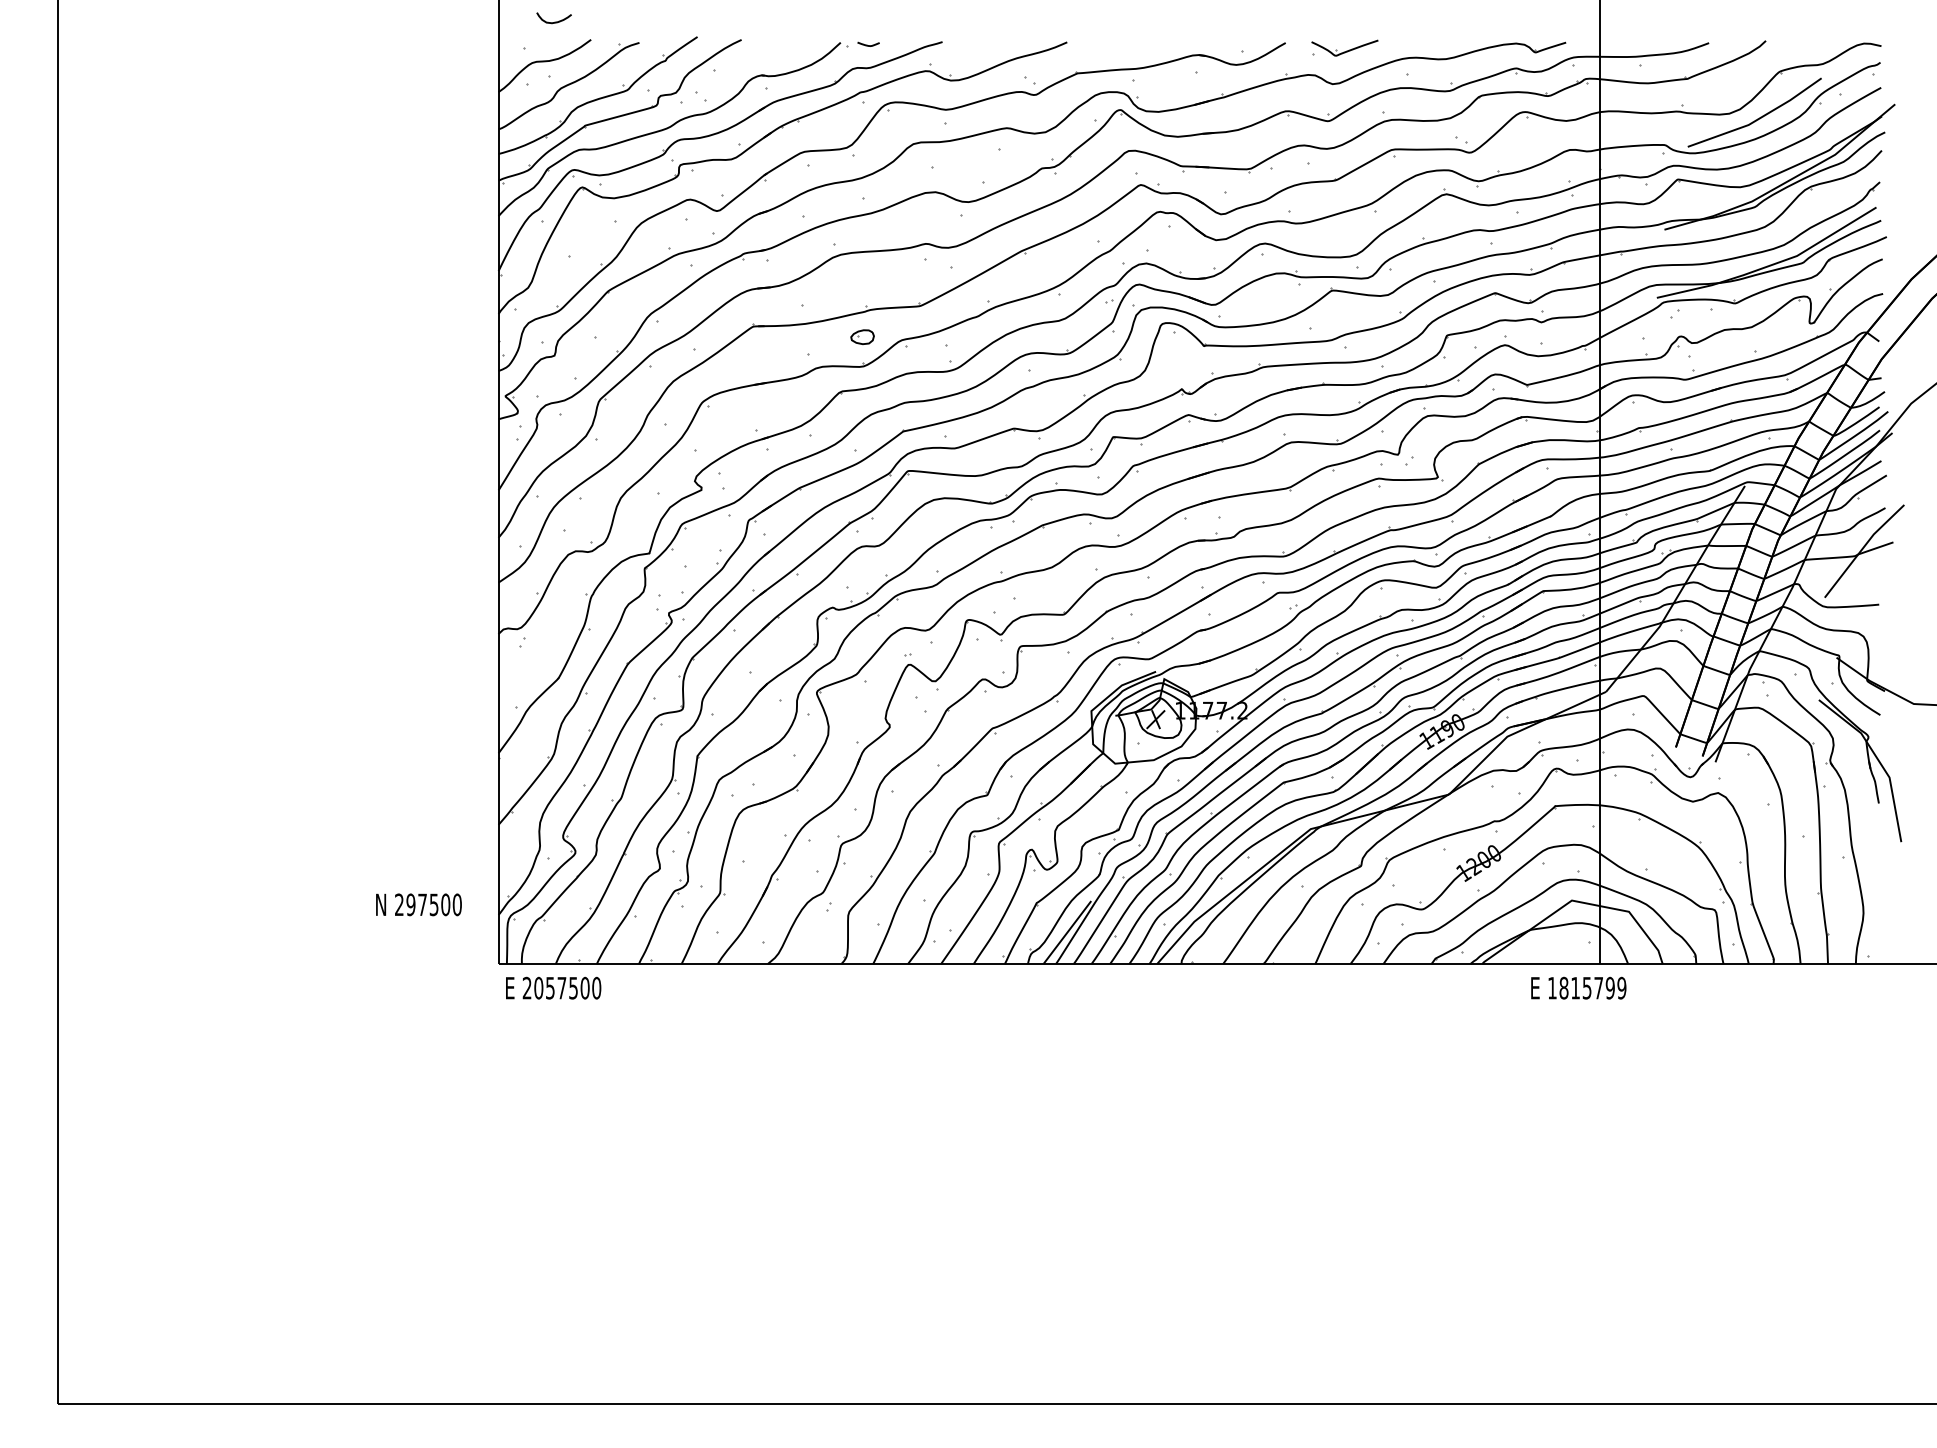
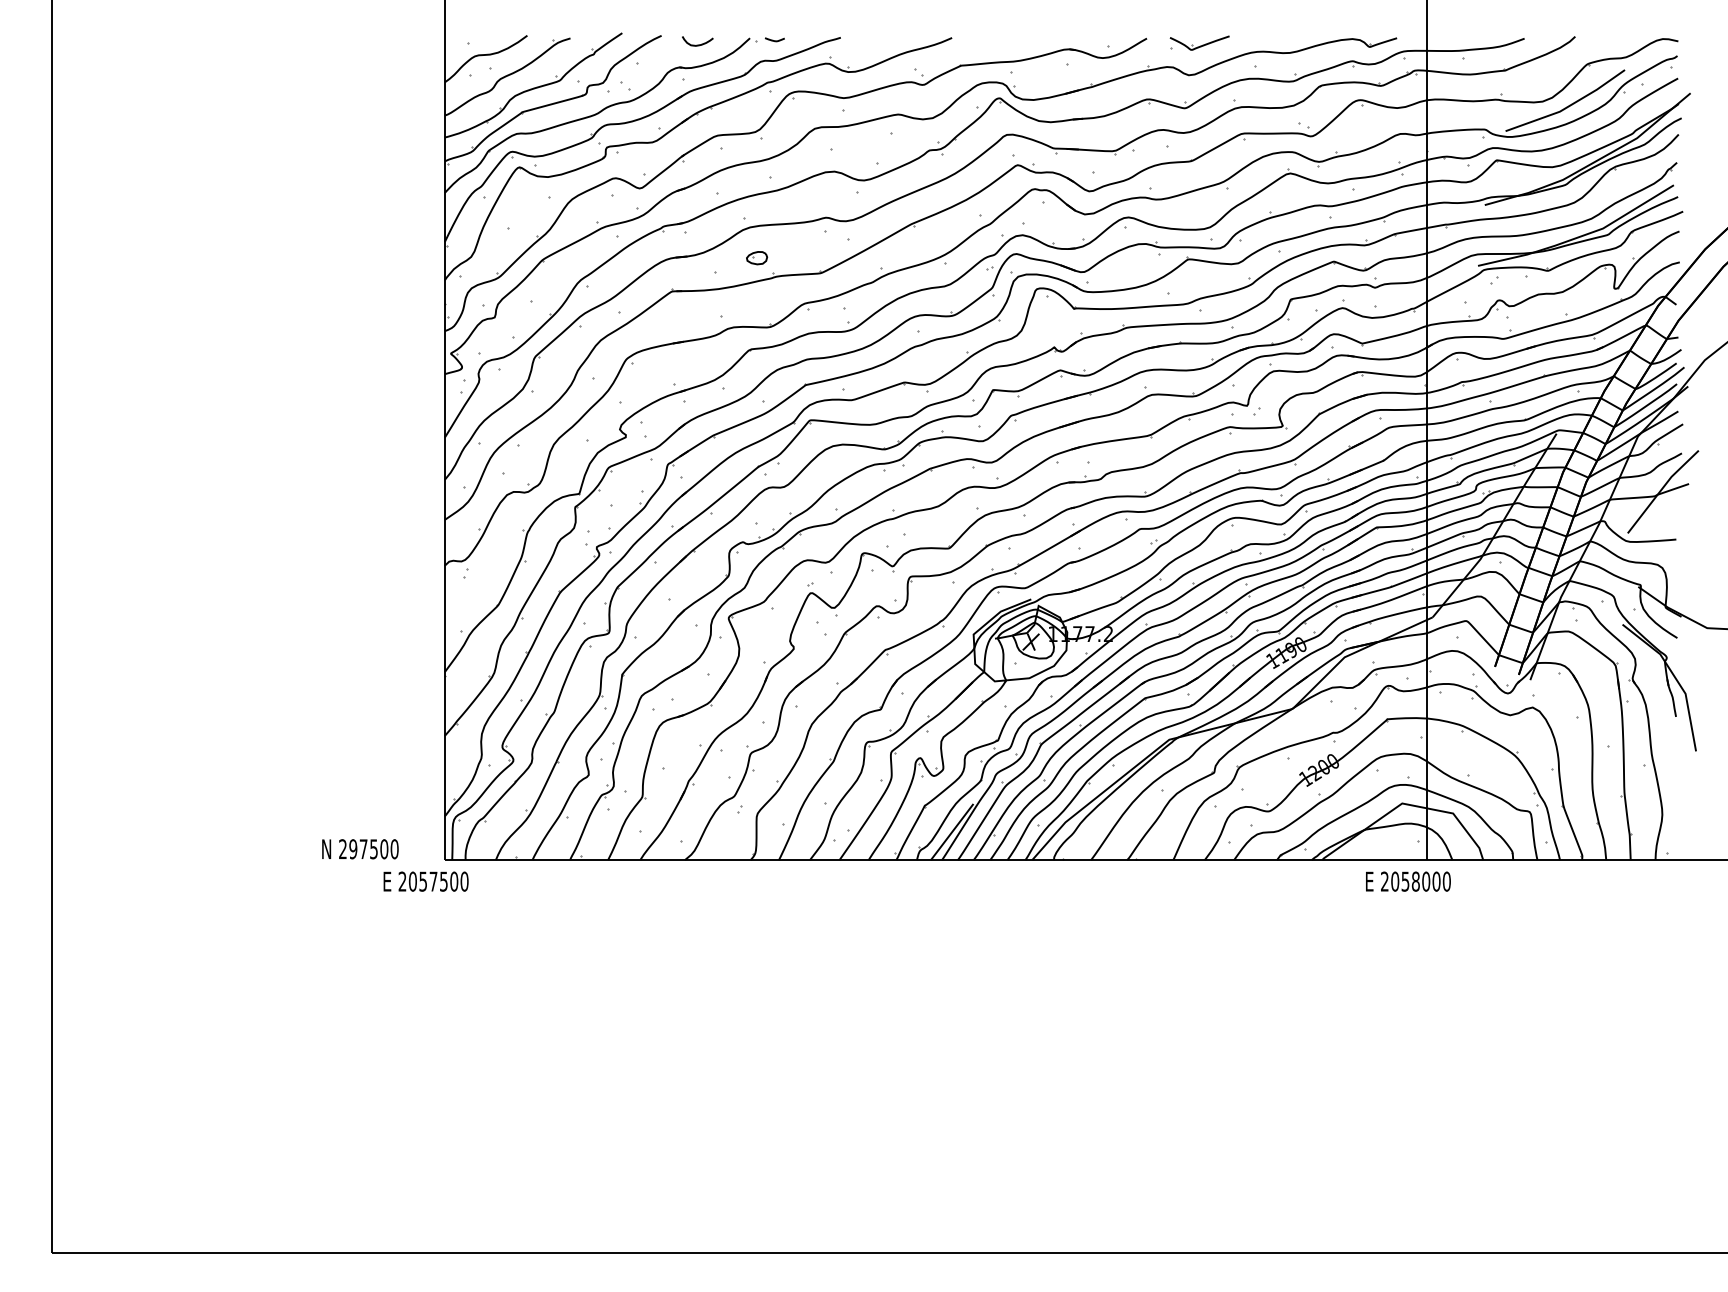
curve: (554, 21) -> (698, 44), moved
part: (862, 336) -> (756, 257), moved
text: (418, 904) -> (360, 848), moved
text: (553, 987) -> (426, 881), moved
text: (1587, 987) -> (1416, 881), 1815799 -> 2058000

